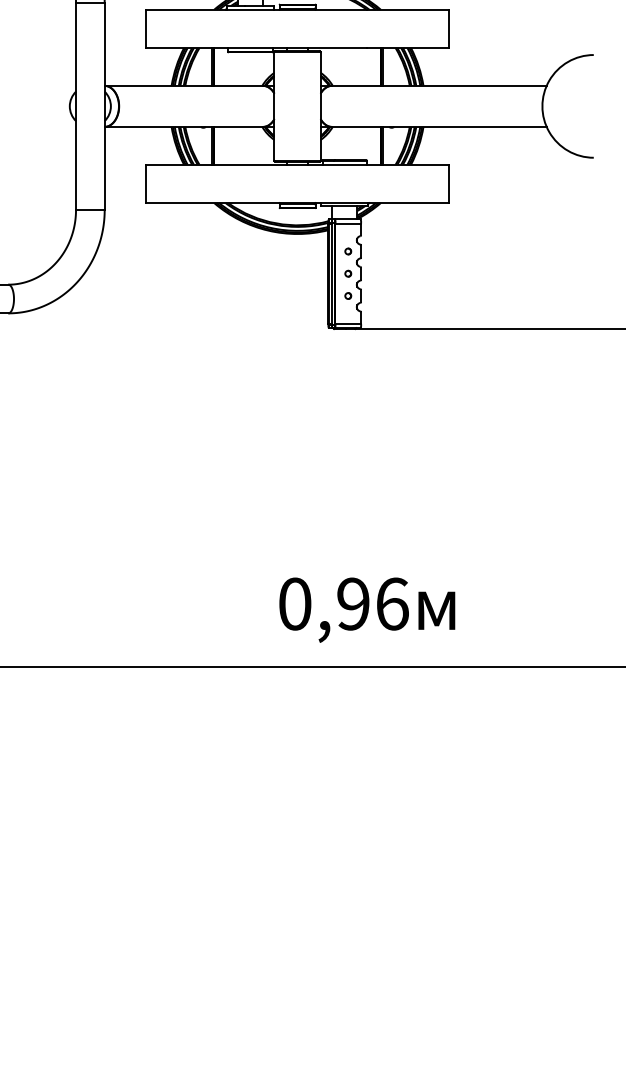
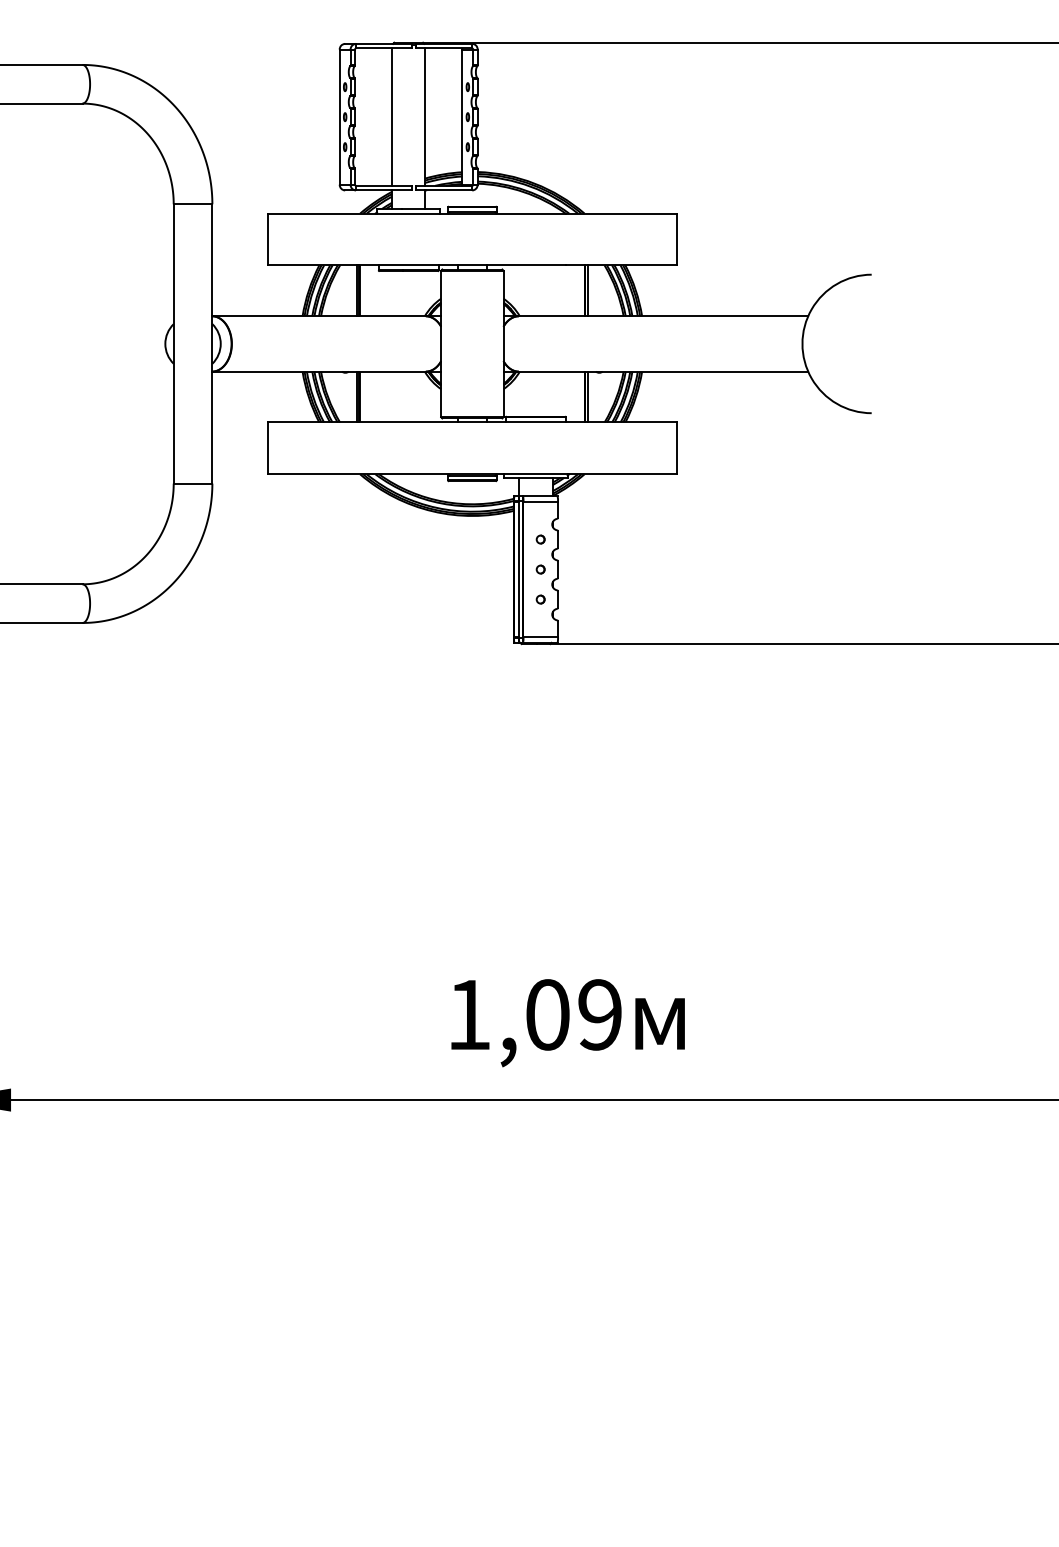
text: (343, 603) -> (534, 1014), 0,96 -> 1,09

